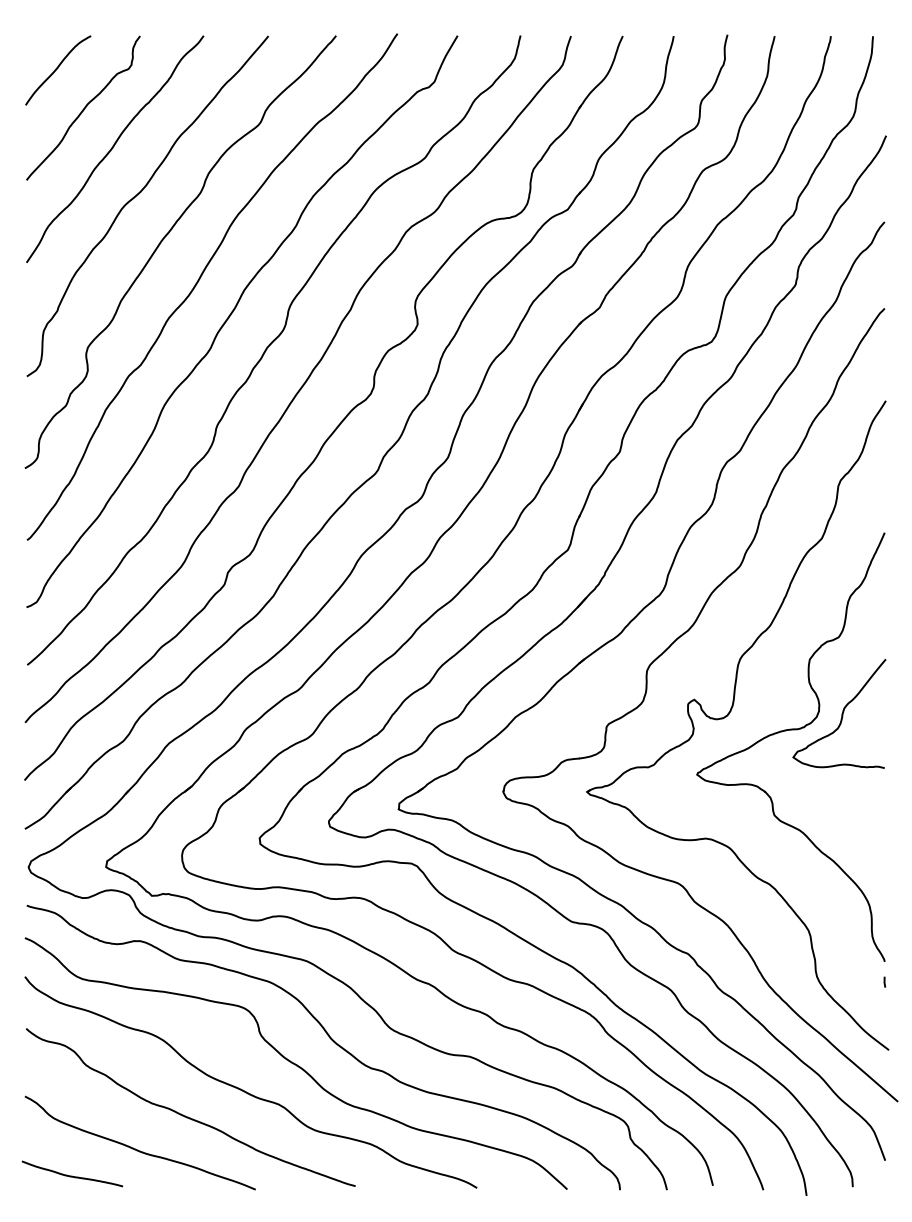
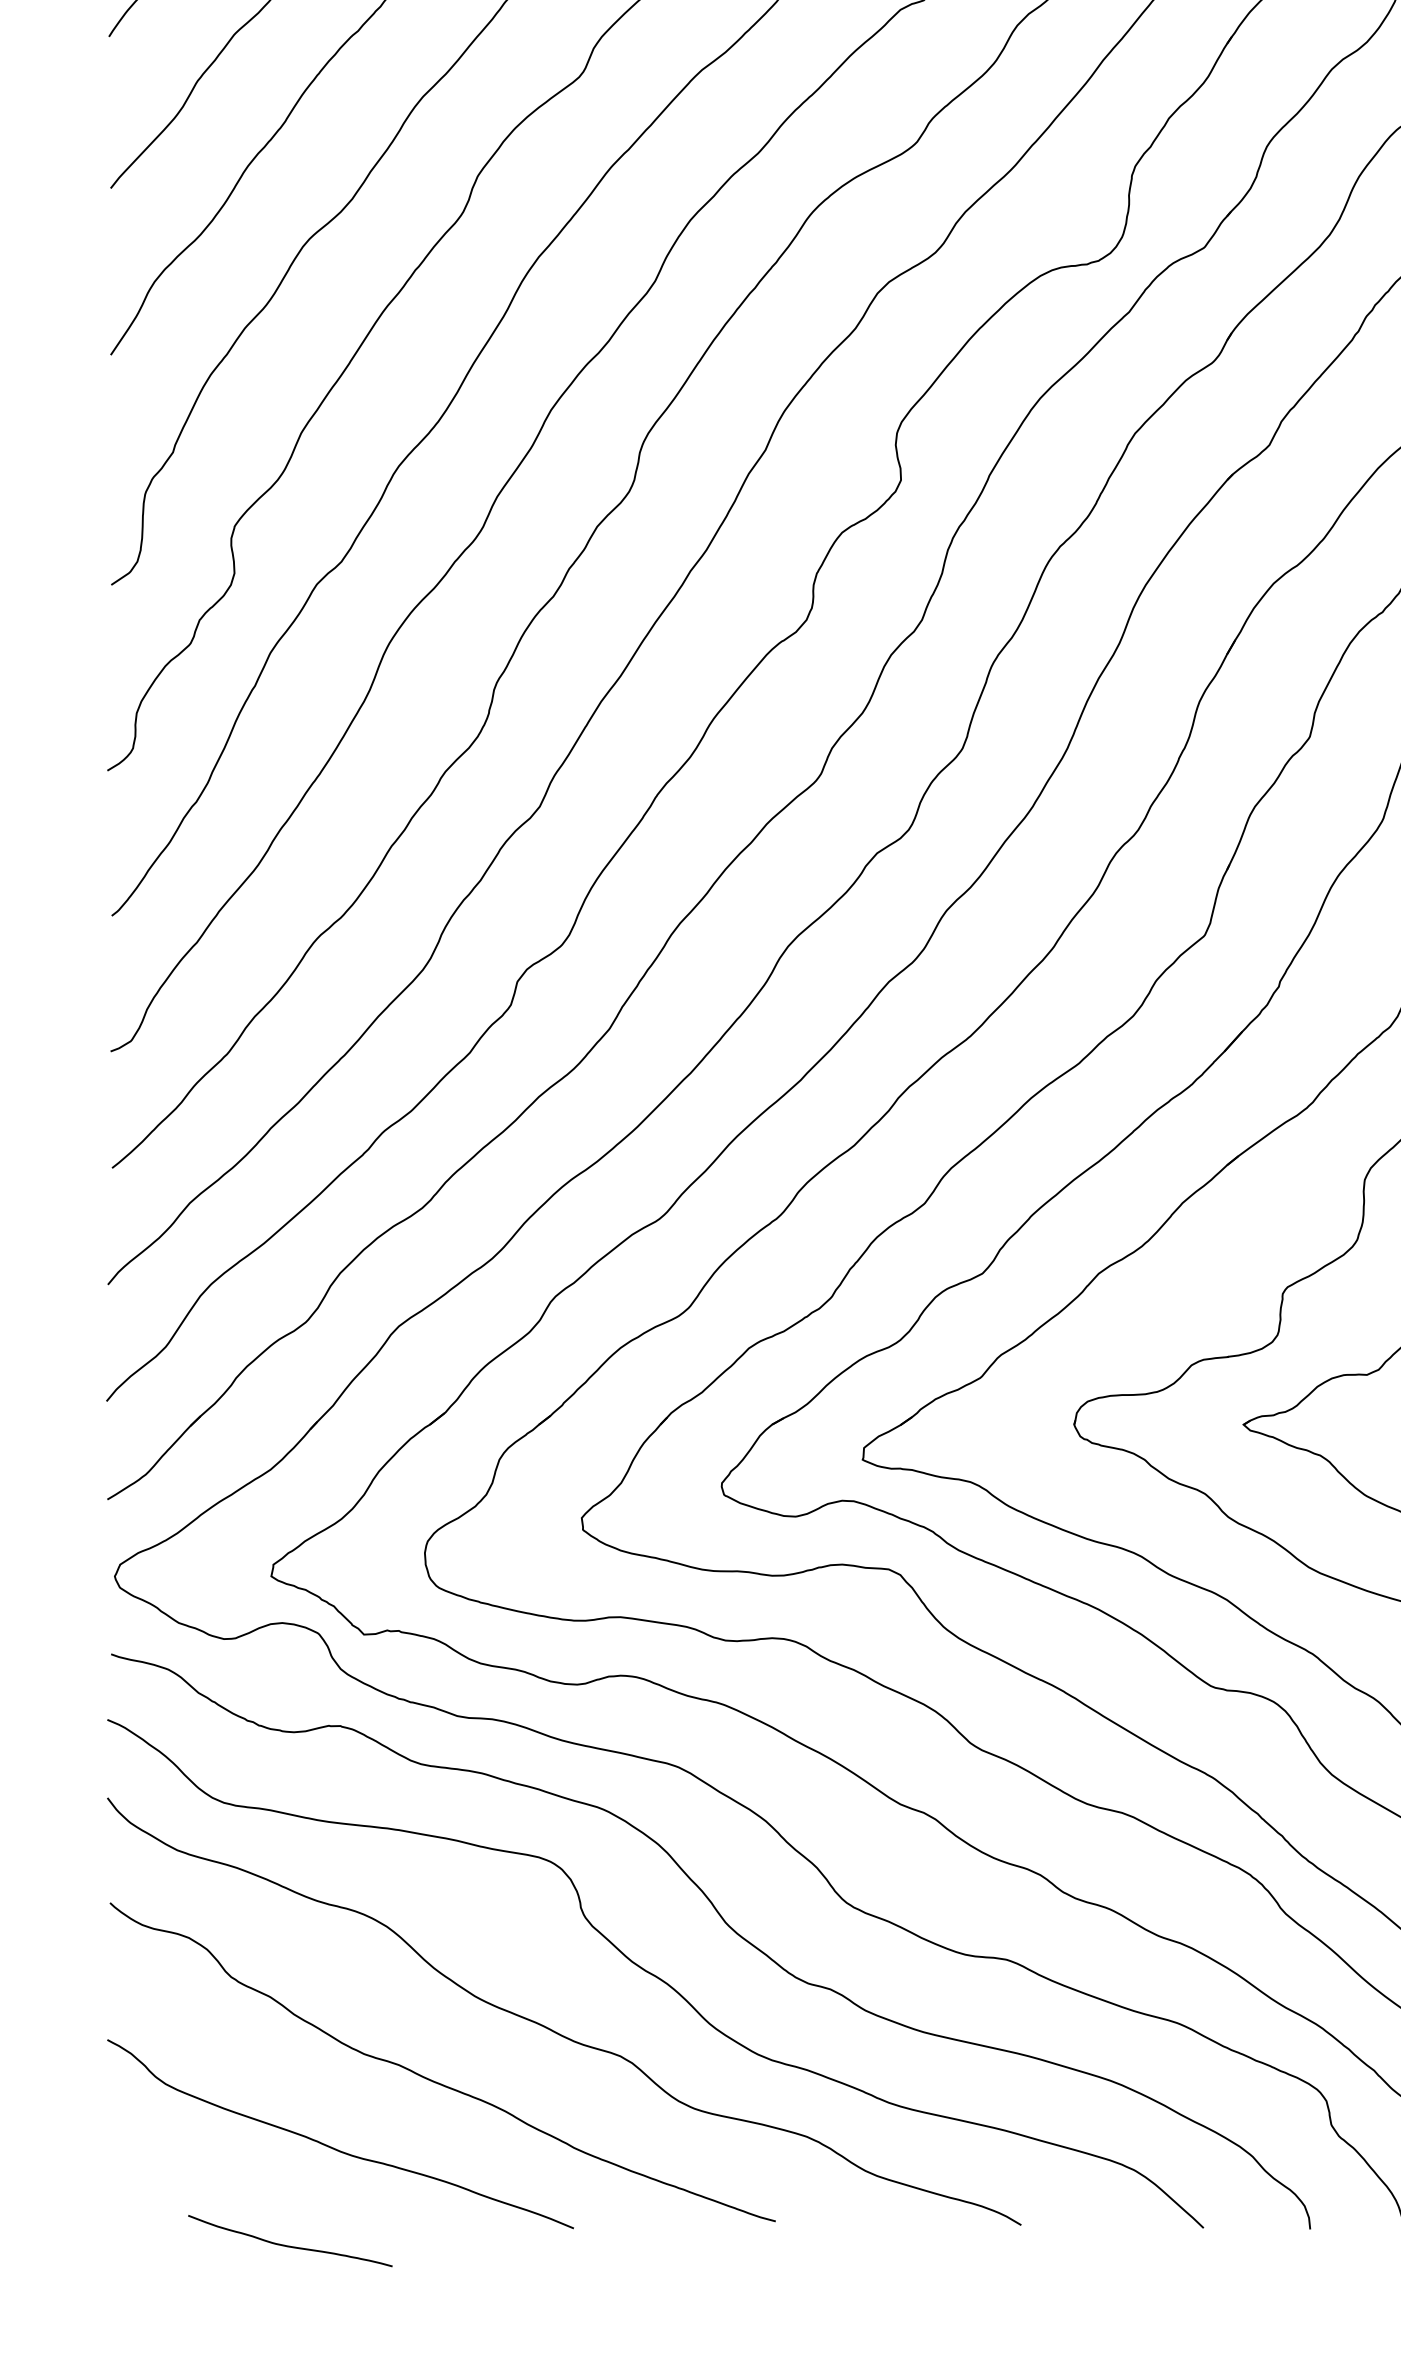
curve: (72, 1175) -> (290, 2244), moved

